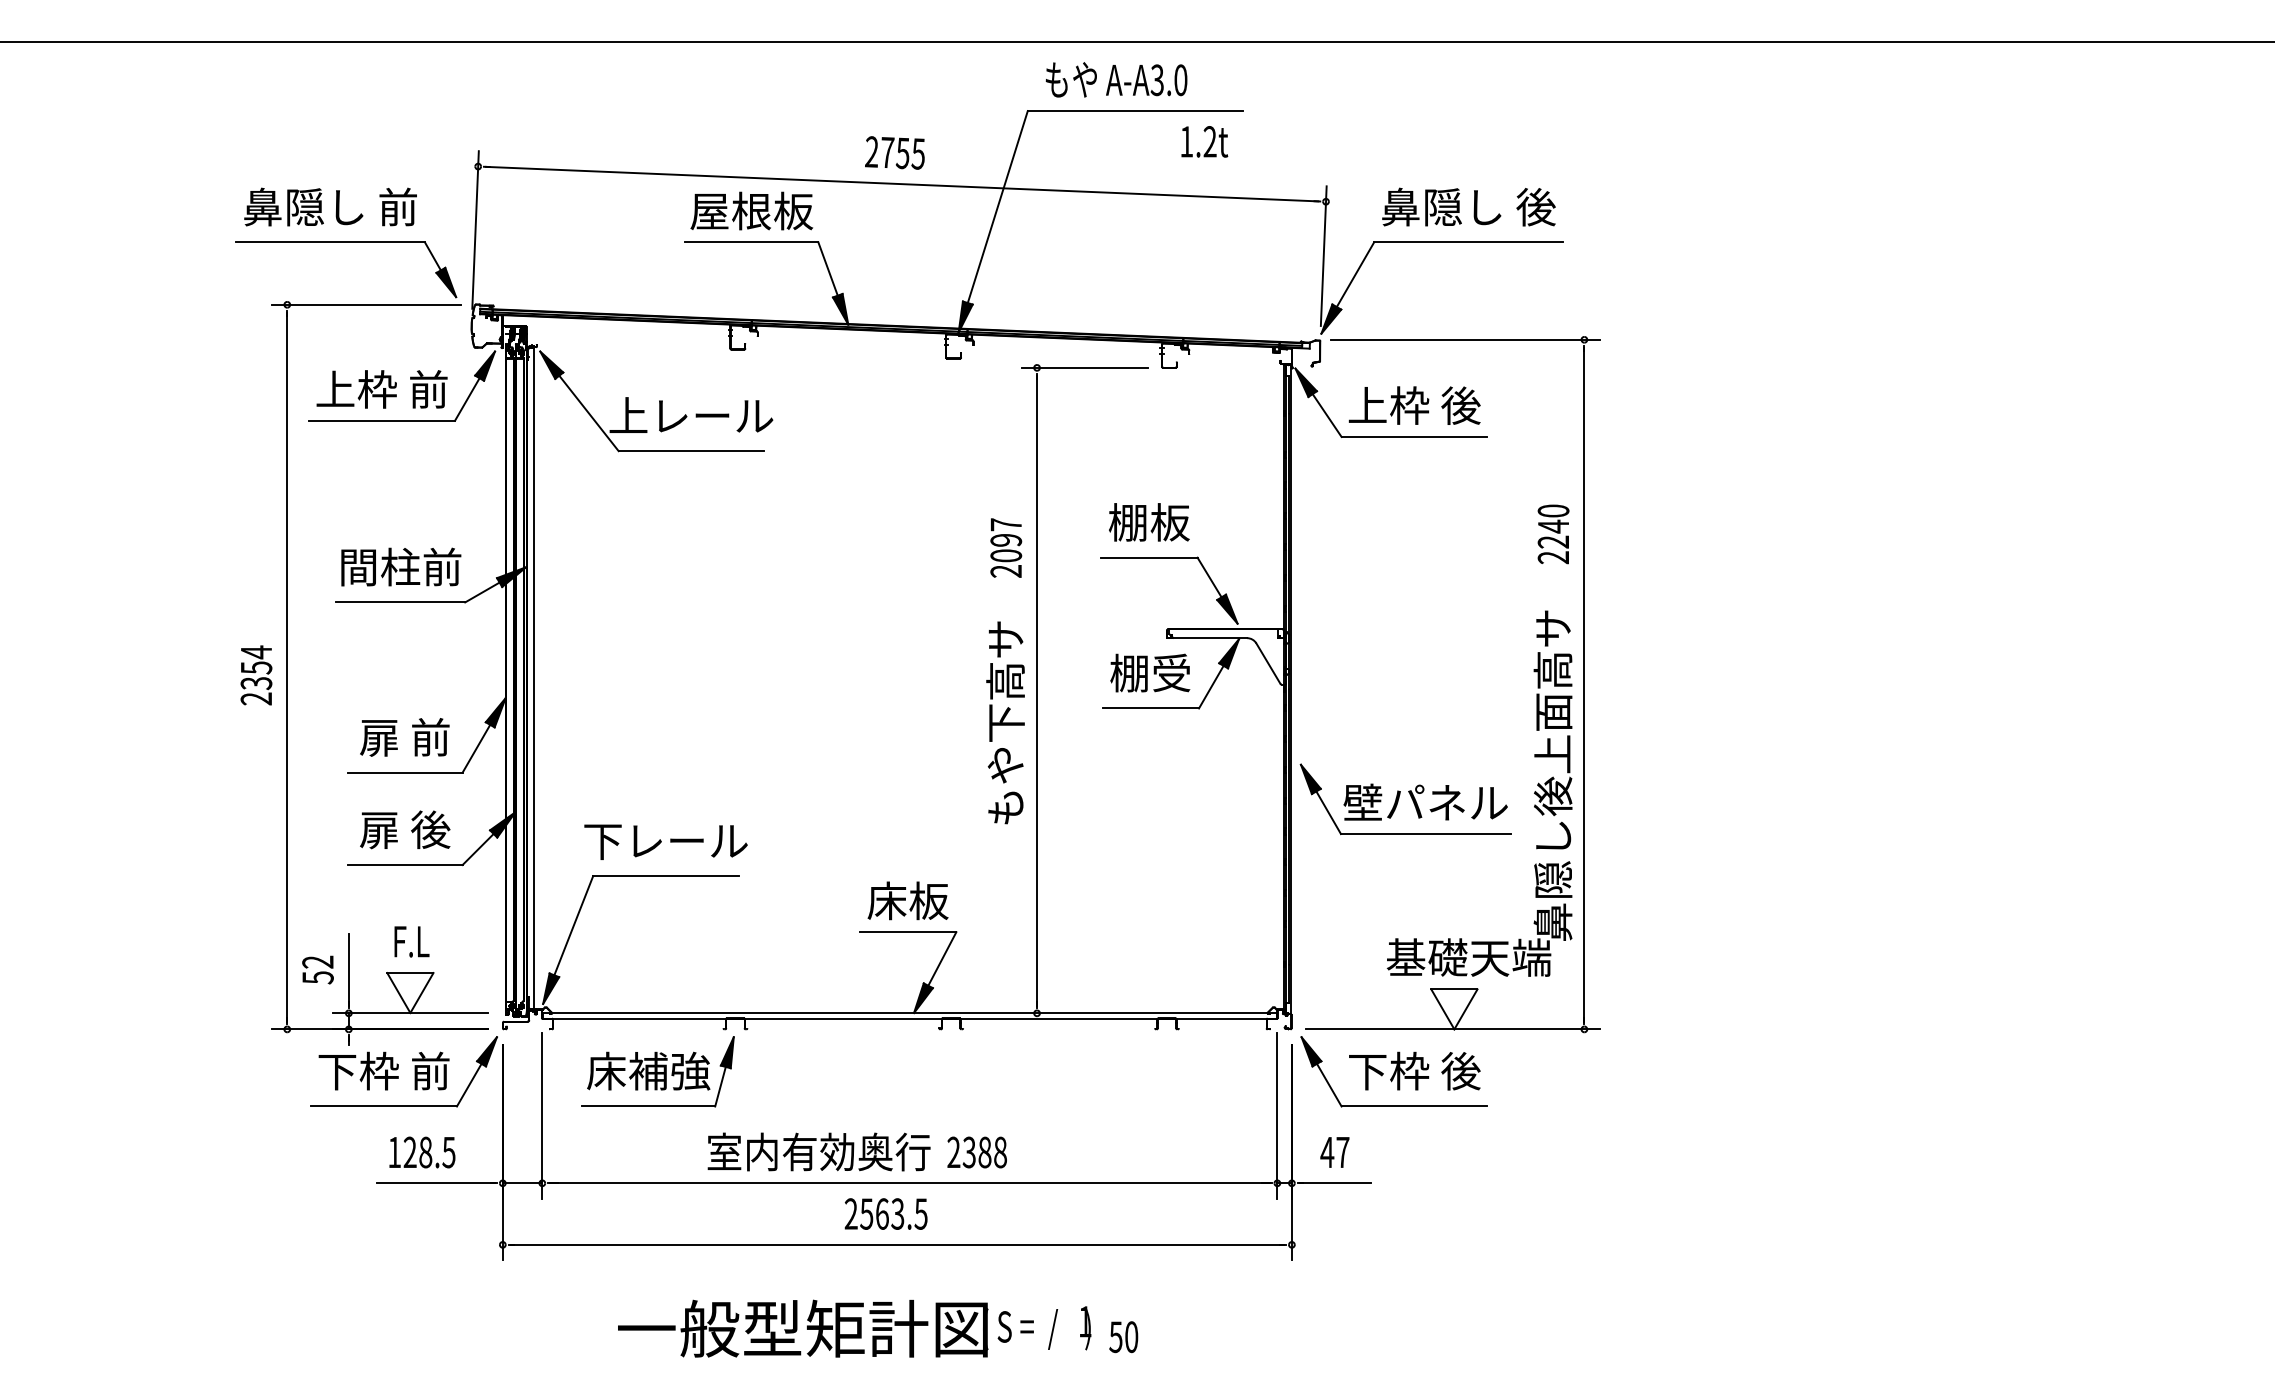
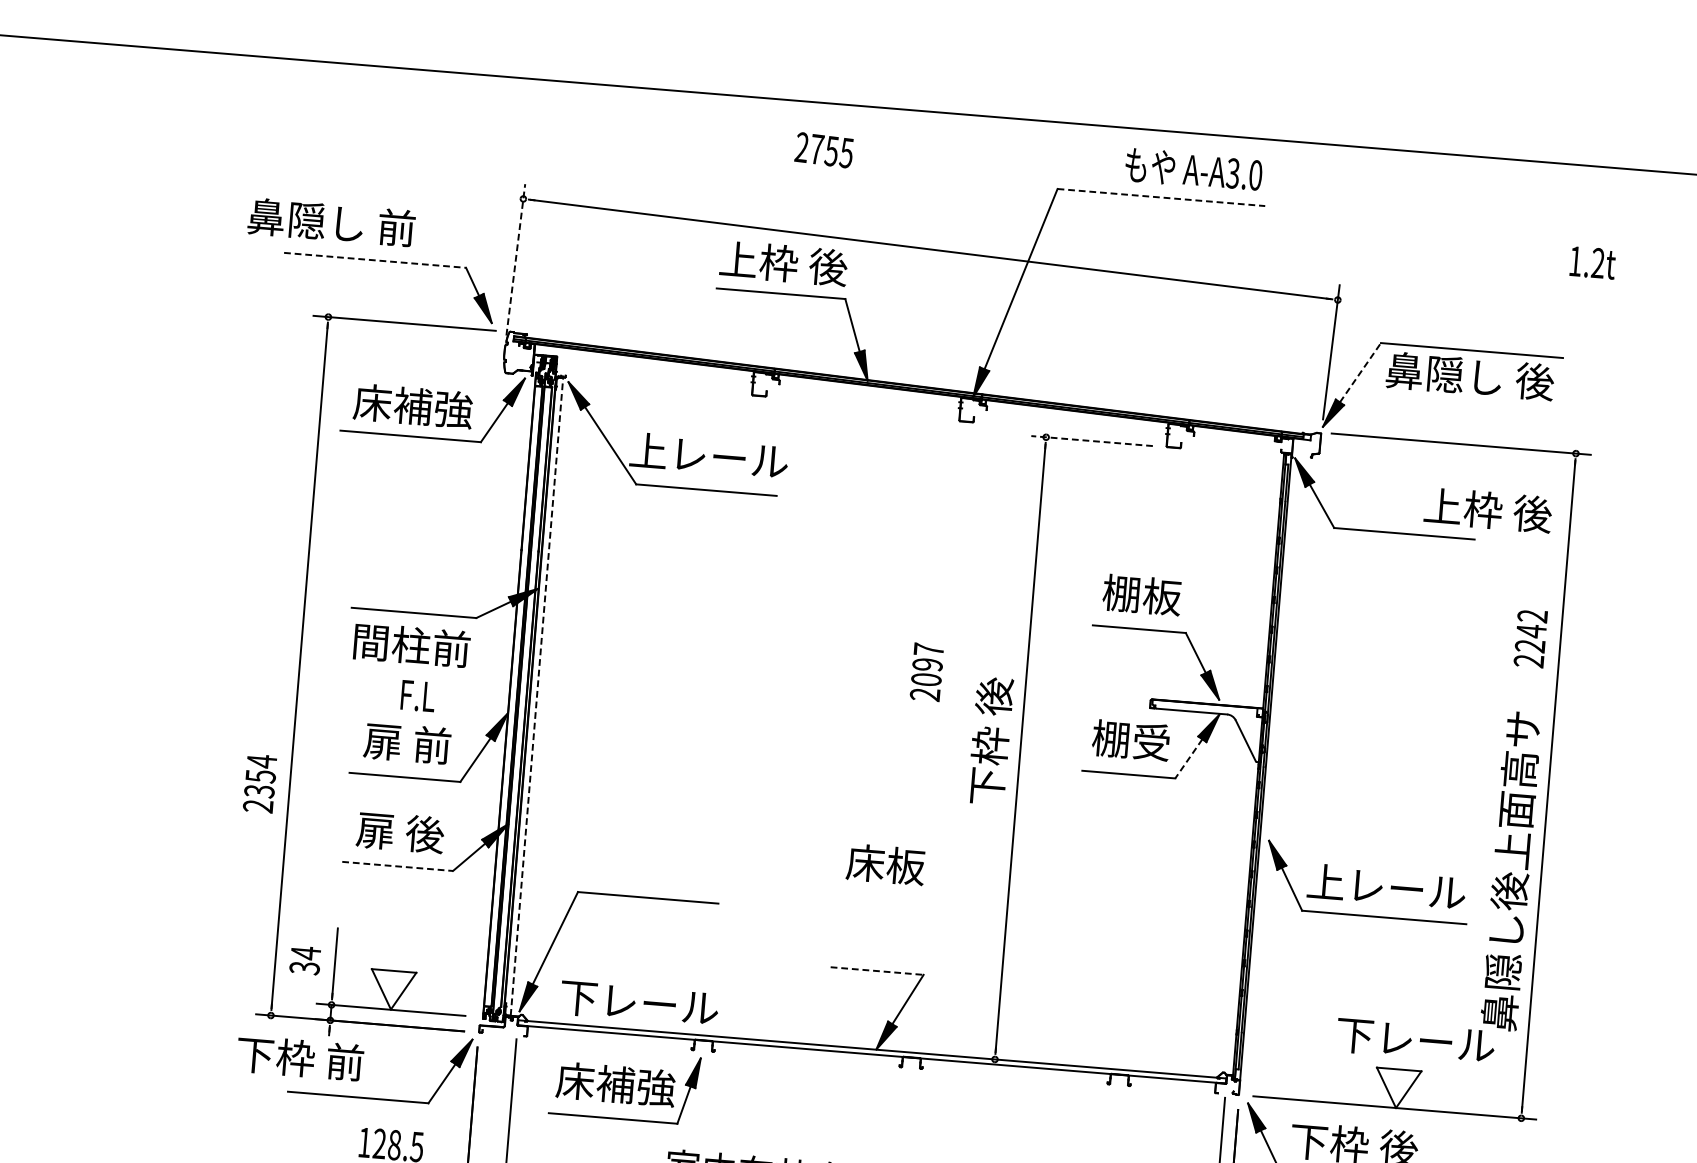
text: (1116, 79) -> (1193, 169), moved
line: (1135, 111) -> (1161, 197), solid -> dashed
text: (1204, 141) -> (1592, 262), moved
text: (894, 152) -> (823, 149), moved
text: (330, 206) -> (331, 221), moved
text: (1468, 206) -> (1469, 375), moved
text: (751, 210) -> (783, 262), 屋根板 -> 上枠 後
line: (475, 229) -> (515, 259), solid -> dashed
line: (331, 242) -> (375, 260), solid -> dashed
line: (1355, 274) -> (1360, 372), solid -> dashed
line: (1084, 367) -> (1091, 440), solid -> dashed
text: (381, 389) -> (412, 406), 上枠 前 -> 床補強
text: (1414, 405) -> (1487, 510), moved
text: (1553, 510) -> (1532, 615), 2240 -> 2242
text: (1006, 547) -> (927, 671), moved
text: (401, 566) -> (412, 644), moved
text: (256, 675) -> (260, 783), moved
line: (534, 678) -> (537, 696), solid -> dashed
line: (1211, 687) -> (1188, 759), solid -> dashed
text: (1005, 721) -> (987, 775), もや下高サ -> 下枠 後
text: (1403, 801) -> (1365, 884), 壁パネル -> 上レール
text: (665, 841) -> (639, 1003), moved
line: (405, 865) -> (397, 866), solid -> dashed
text: (907, 900) -> (885, 864), moved
line: (908, 932) -> (877, 971), solid -> dashed
text: (411, 941) -> (417, 695), moved
text: (1468, 957) -> (1415, 1039), 基礎天端 -> 下レール
text: (317, 969) -> (304, 960), 52 -> 34
text: (383, 1070) -> (299, 1057), moved

